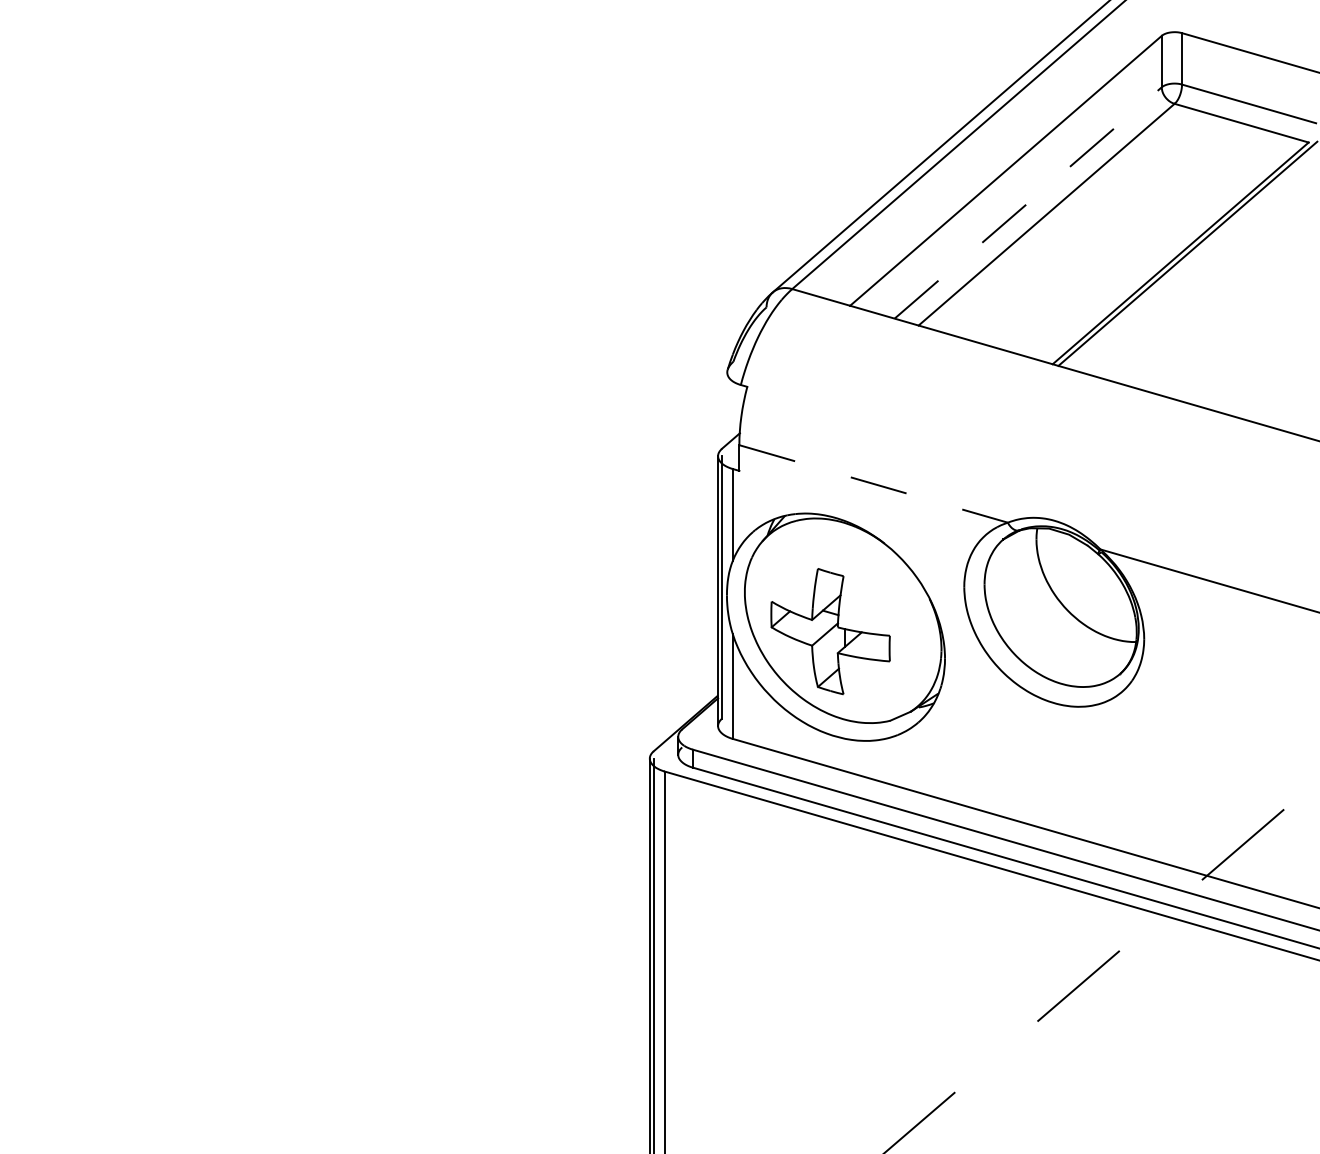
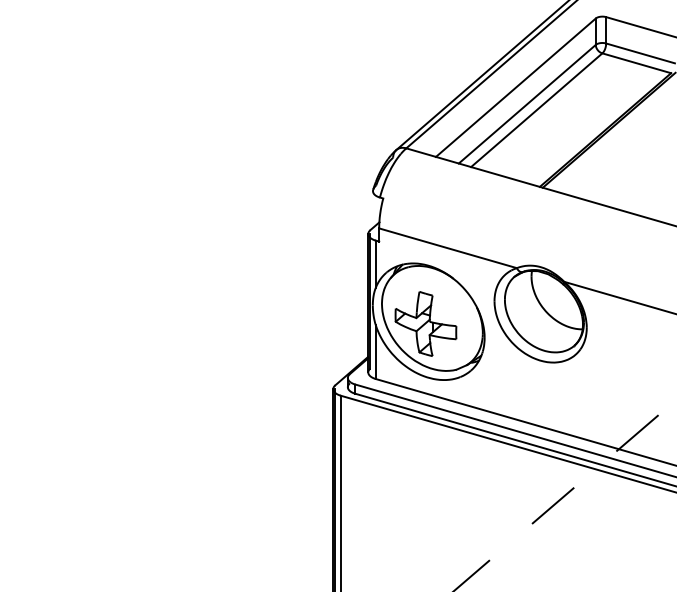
line: (1028, 203) -> (527, 104), dashed -> solid
line: (874, 484) -> (448, 248), dashed -> solid

